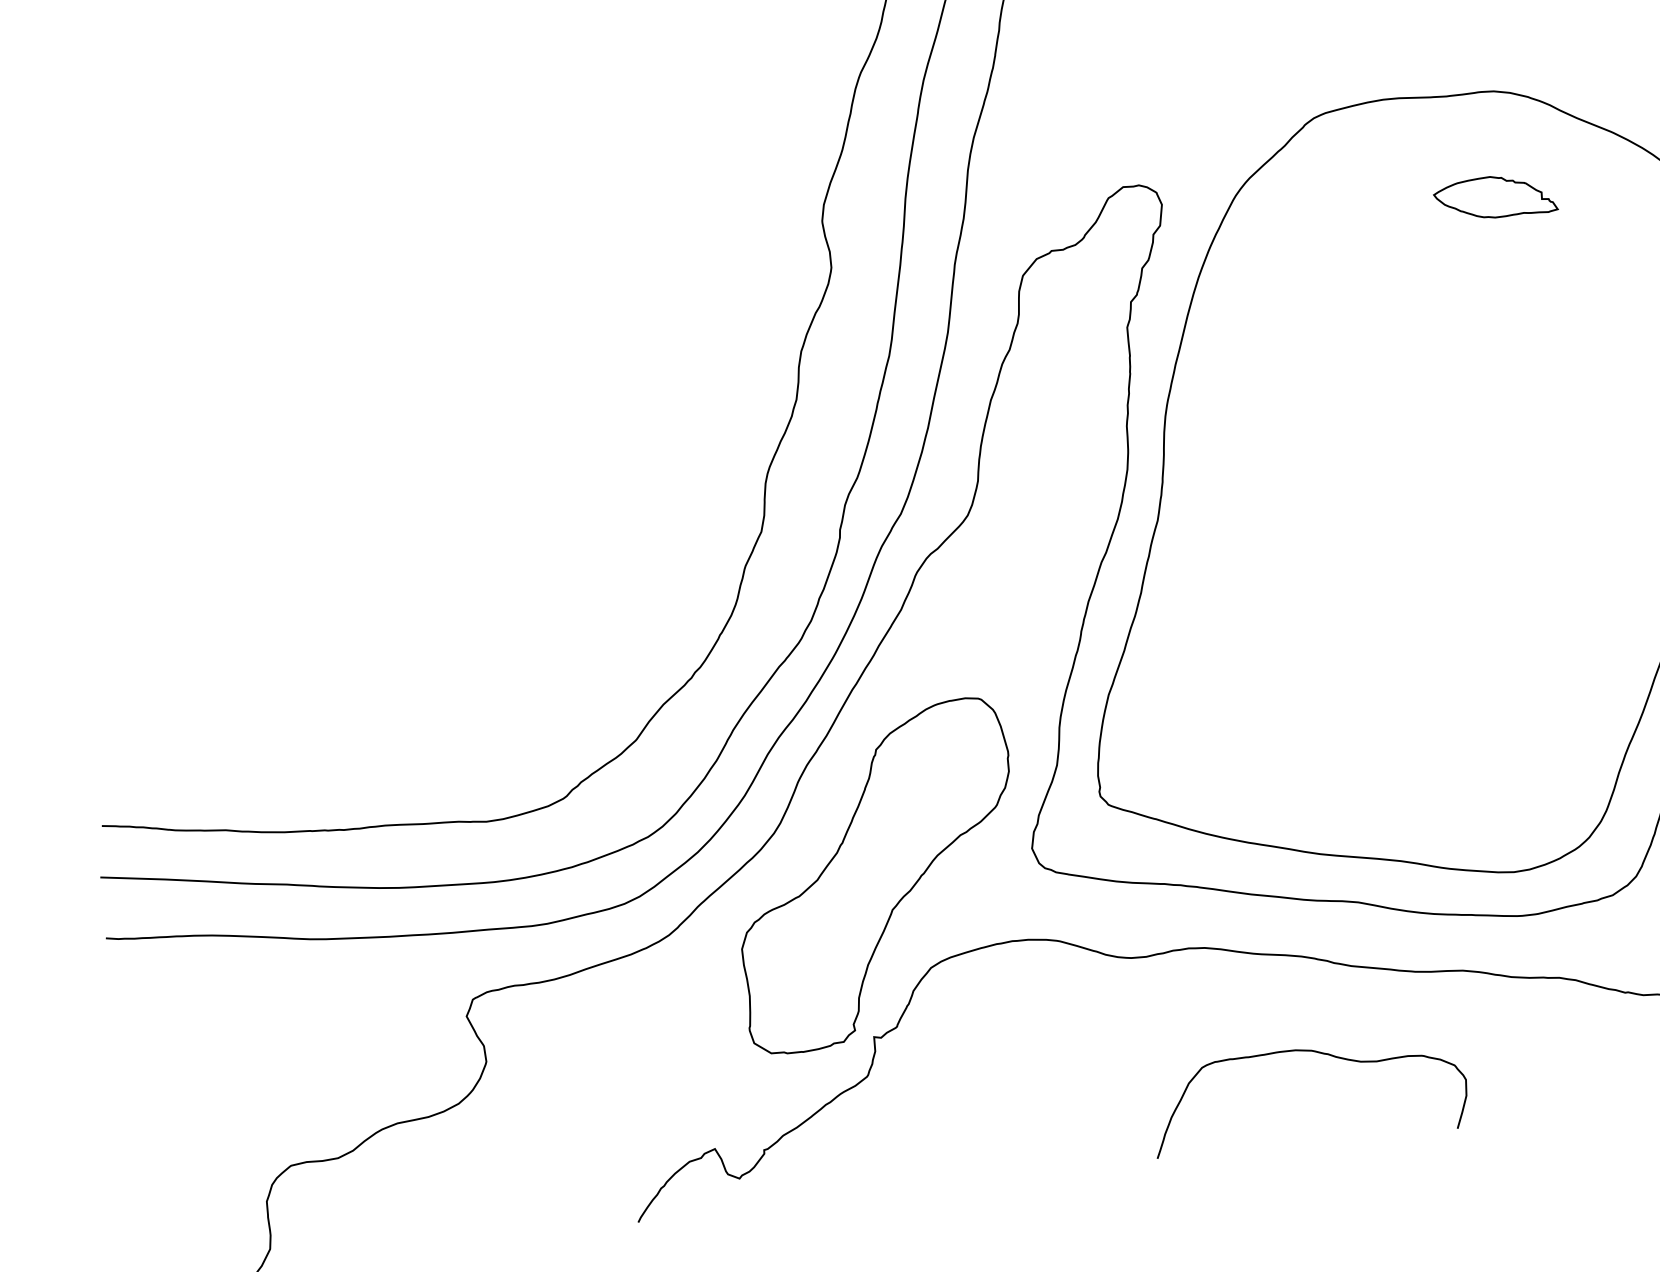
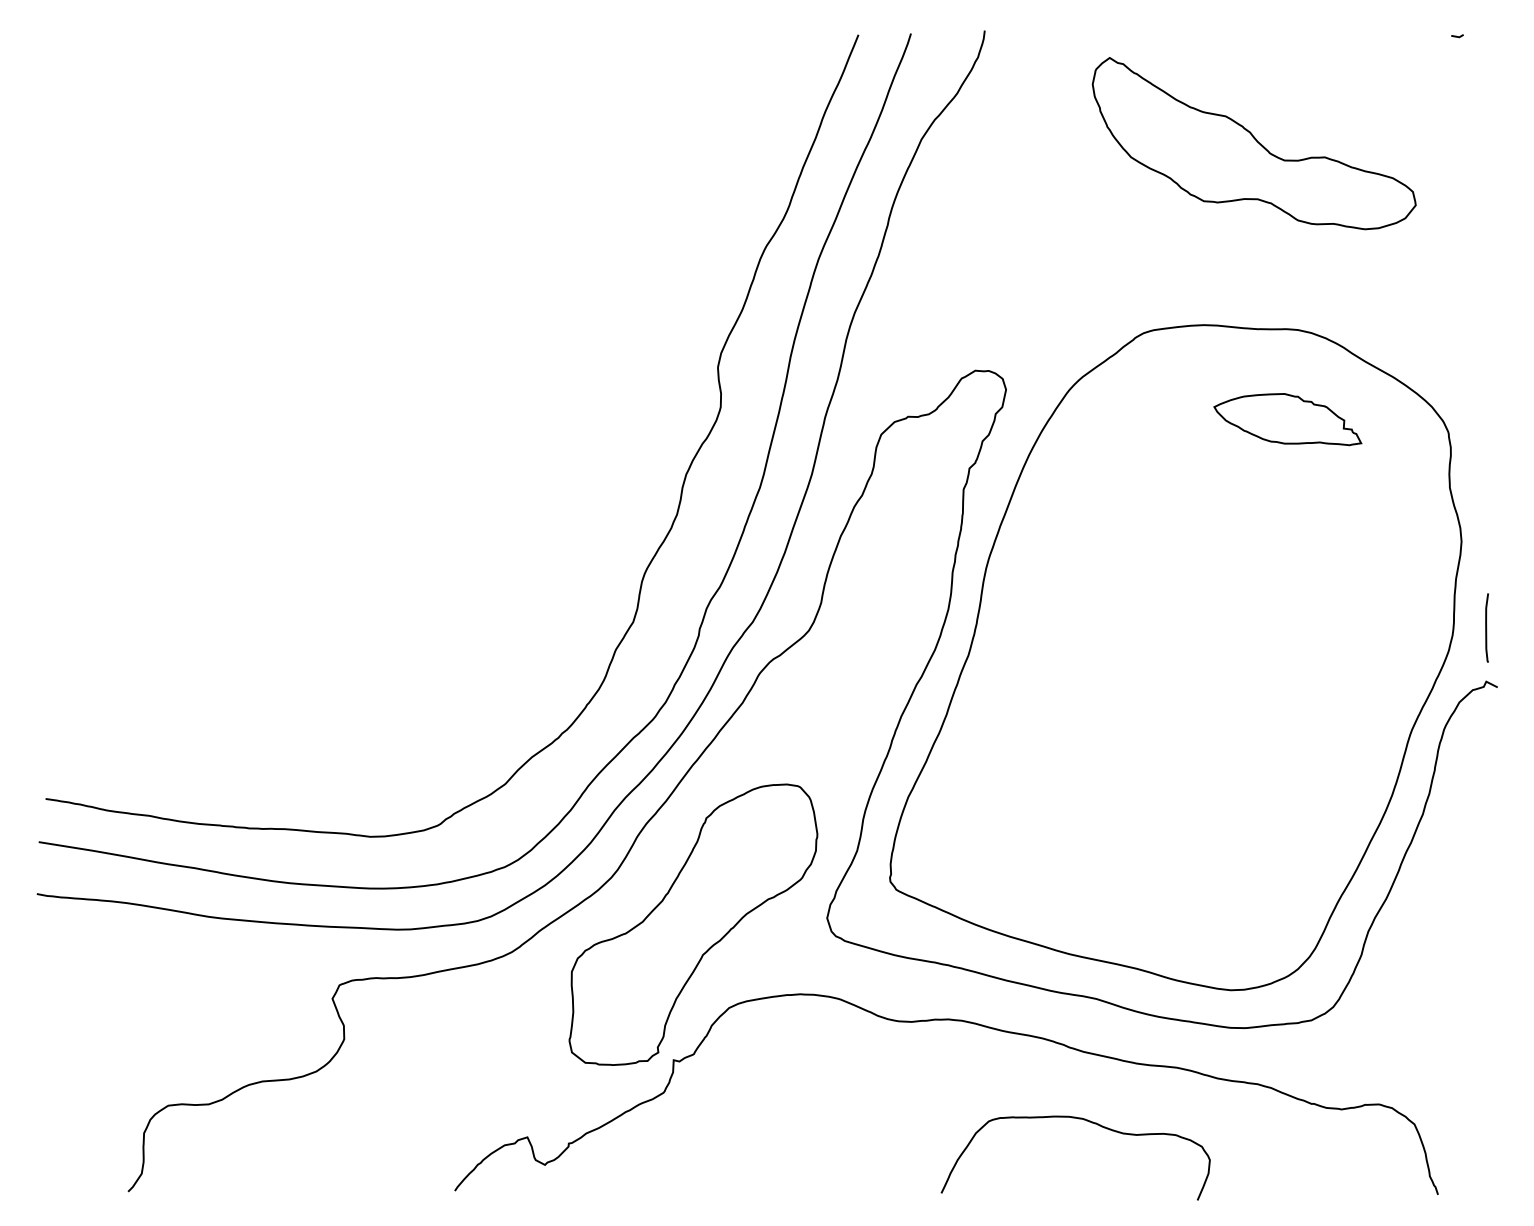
part: (1494, 197) -> (1287, 419), size x1.43
curve: (1322, 1054) -> (1091, 1123), moved

